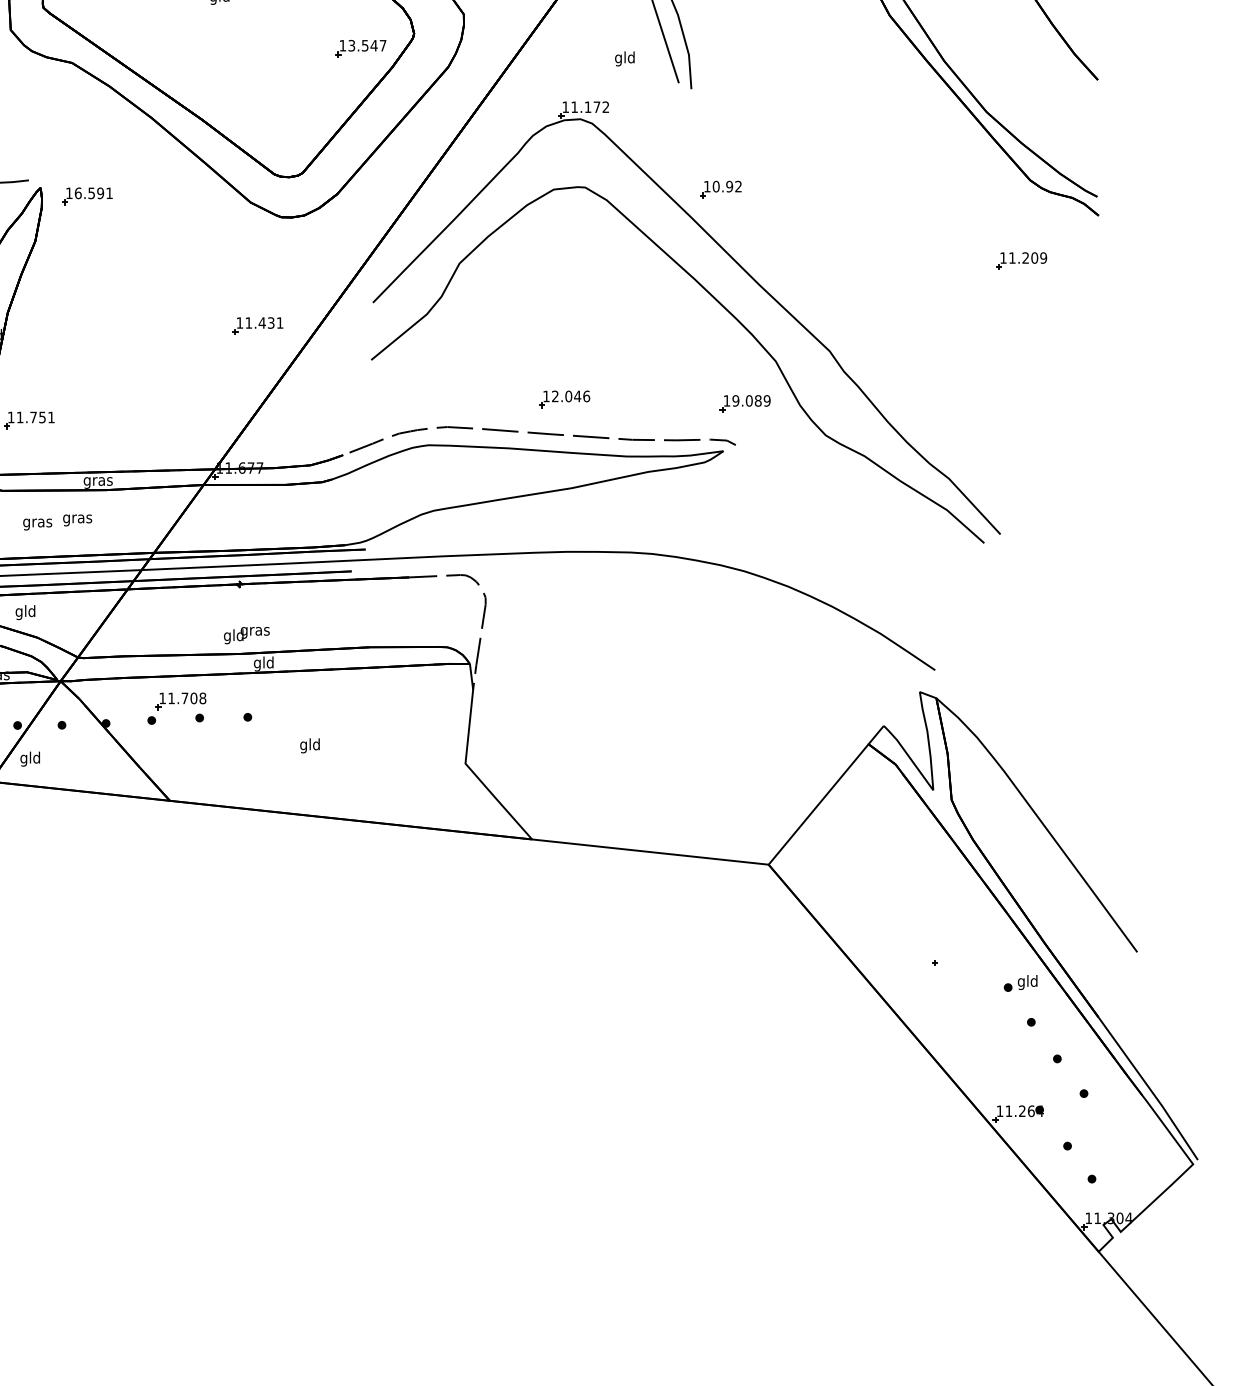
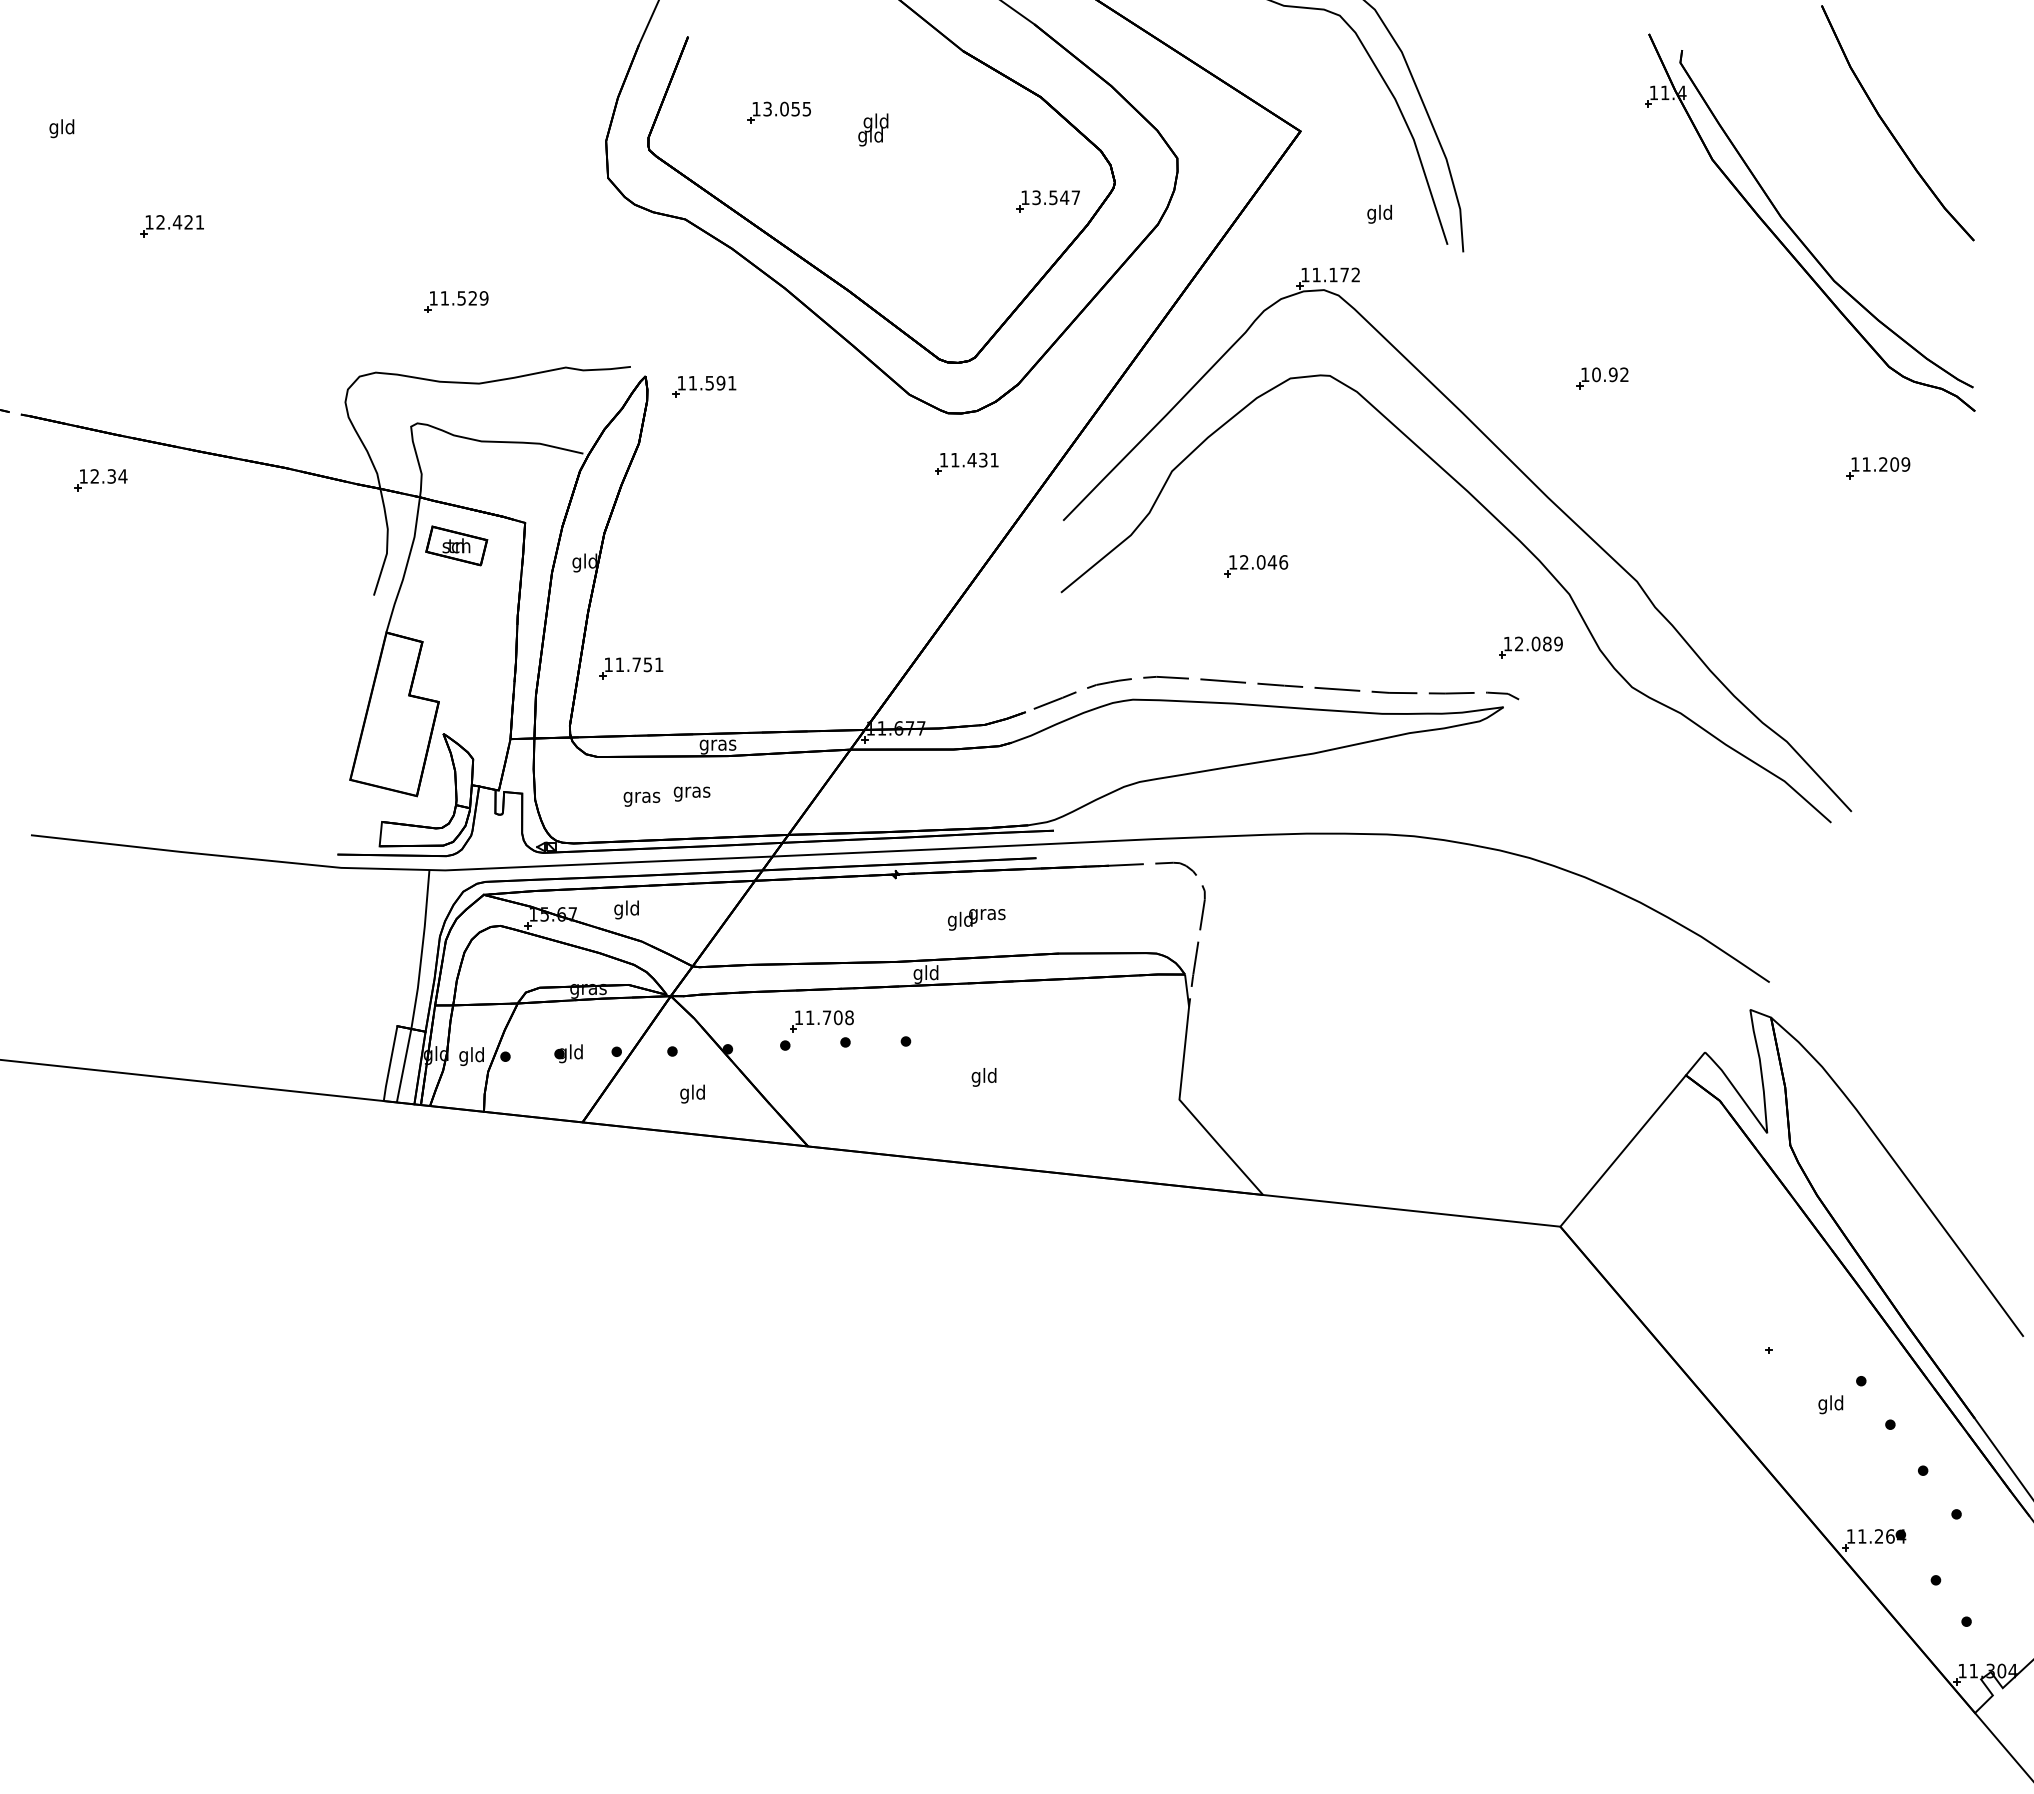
part: (721, 189) -> (1602, 378), moved
text: (77, 192) -> (692, 382), 16.591 -> 11.591
part: (257, 325) -> (966, 463), moved
part: (565, 399) -> (1256, 566), moved
text: (735, 400) -> (1518, 643), 19.089 -> 12.089
text: (246, 635) -> (976, 919), moved
text: (30, 758) -> (692, 1093), moved
text: (1027, 982) -> (1830, 1404), moved

